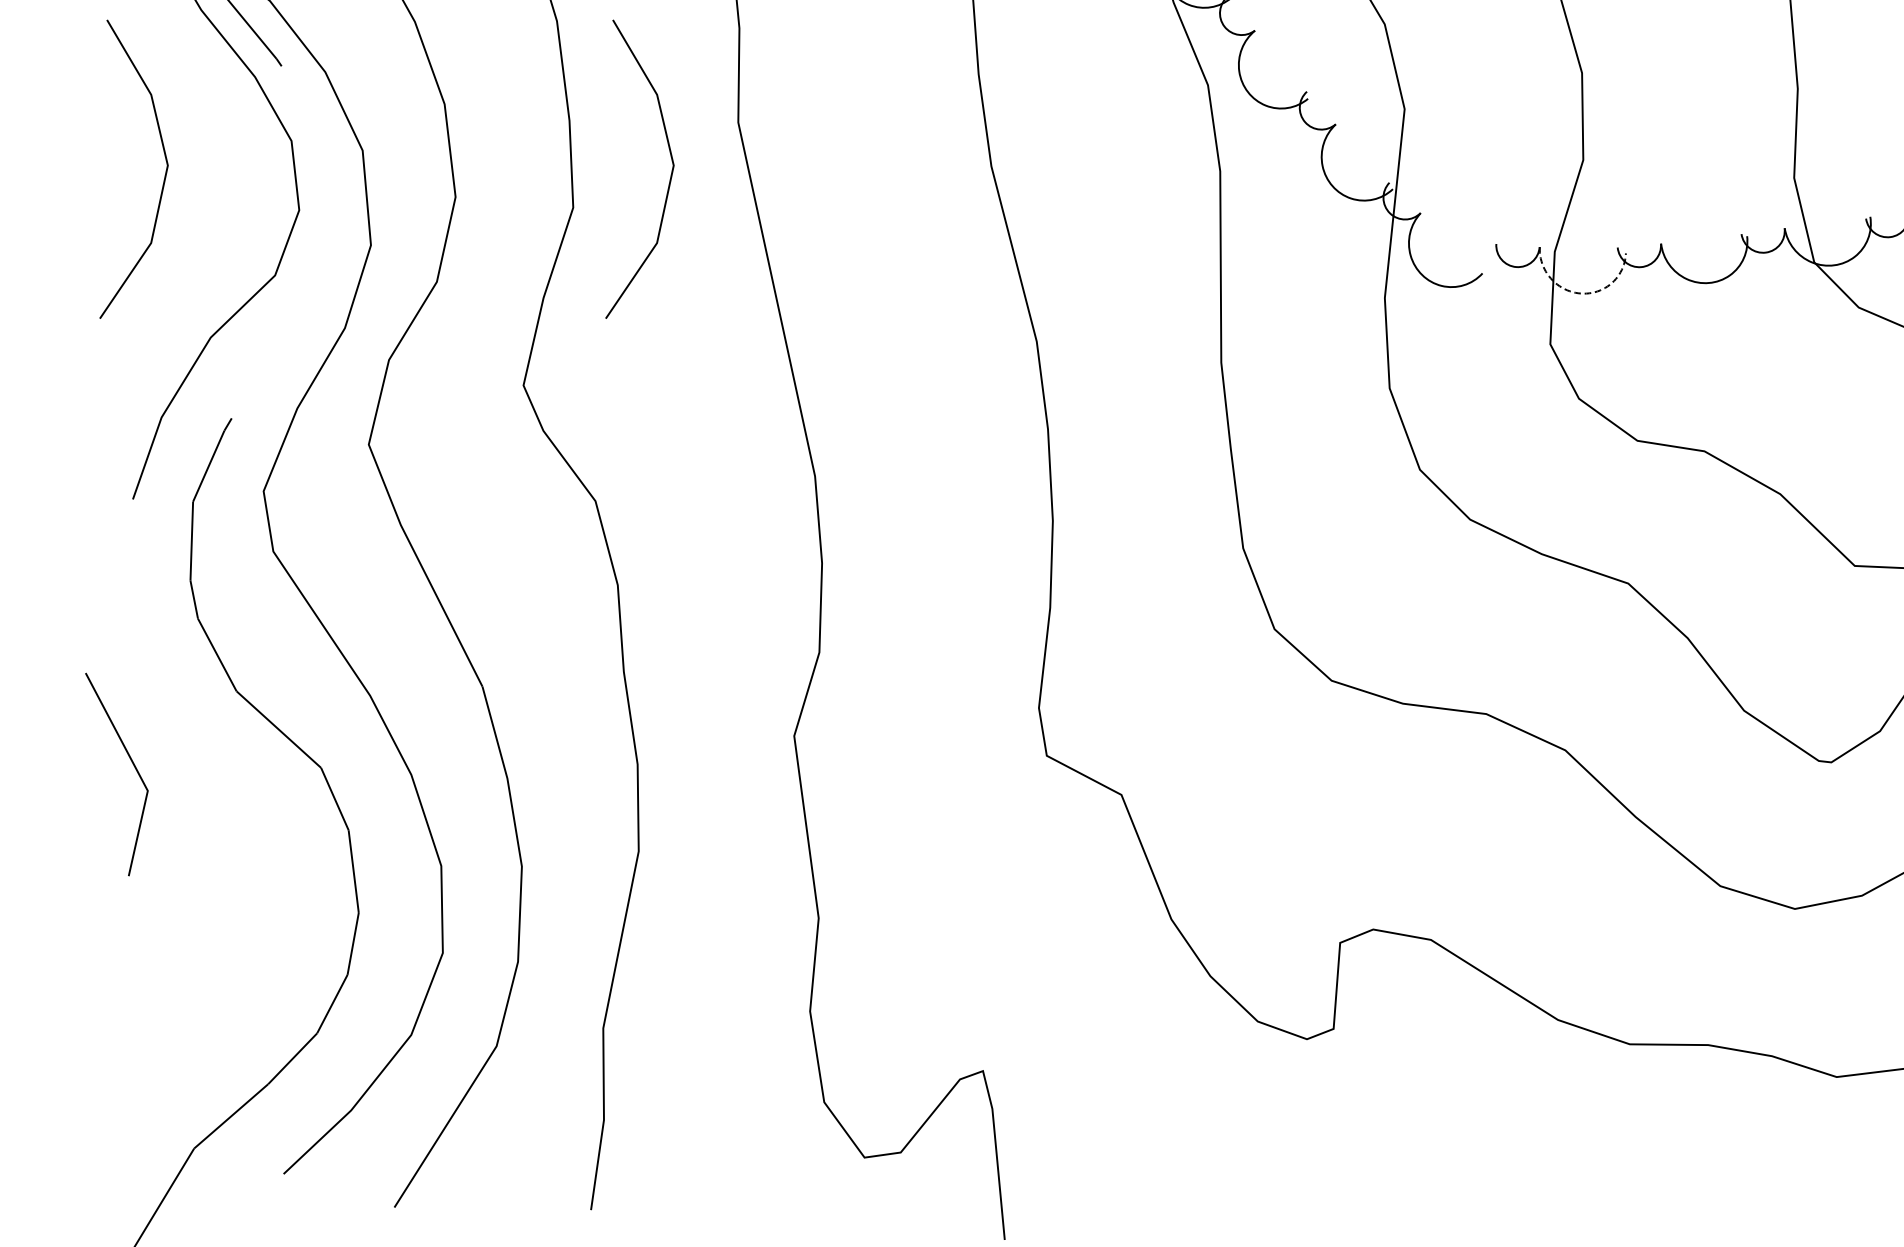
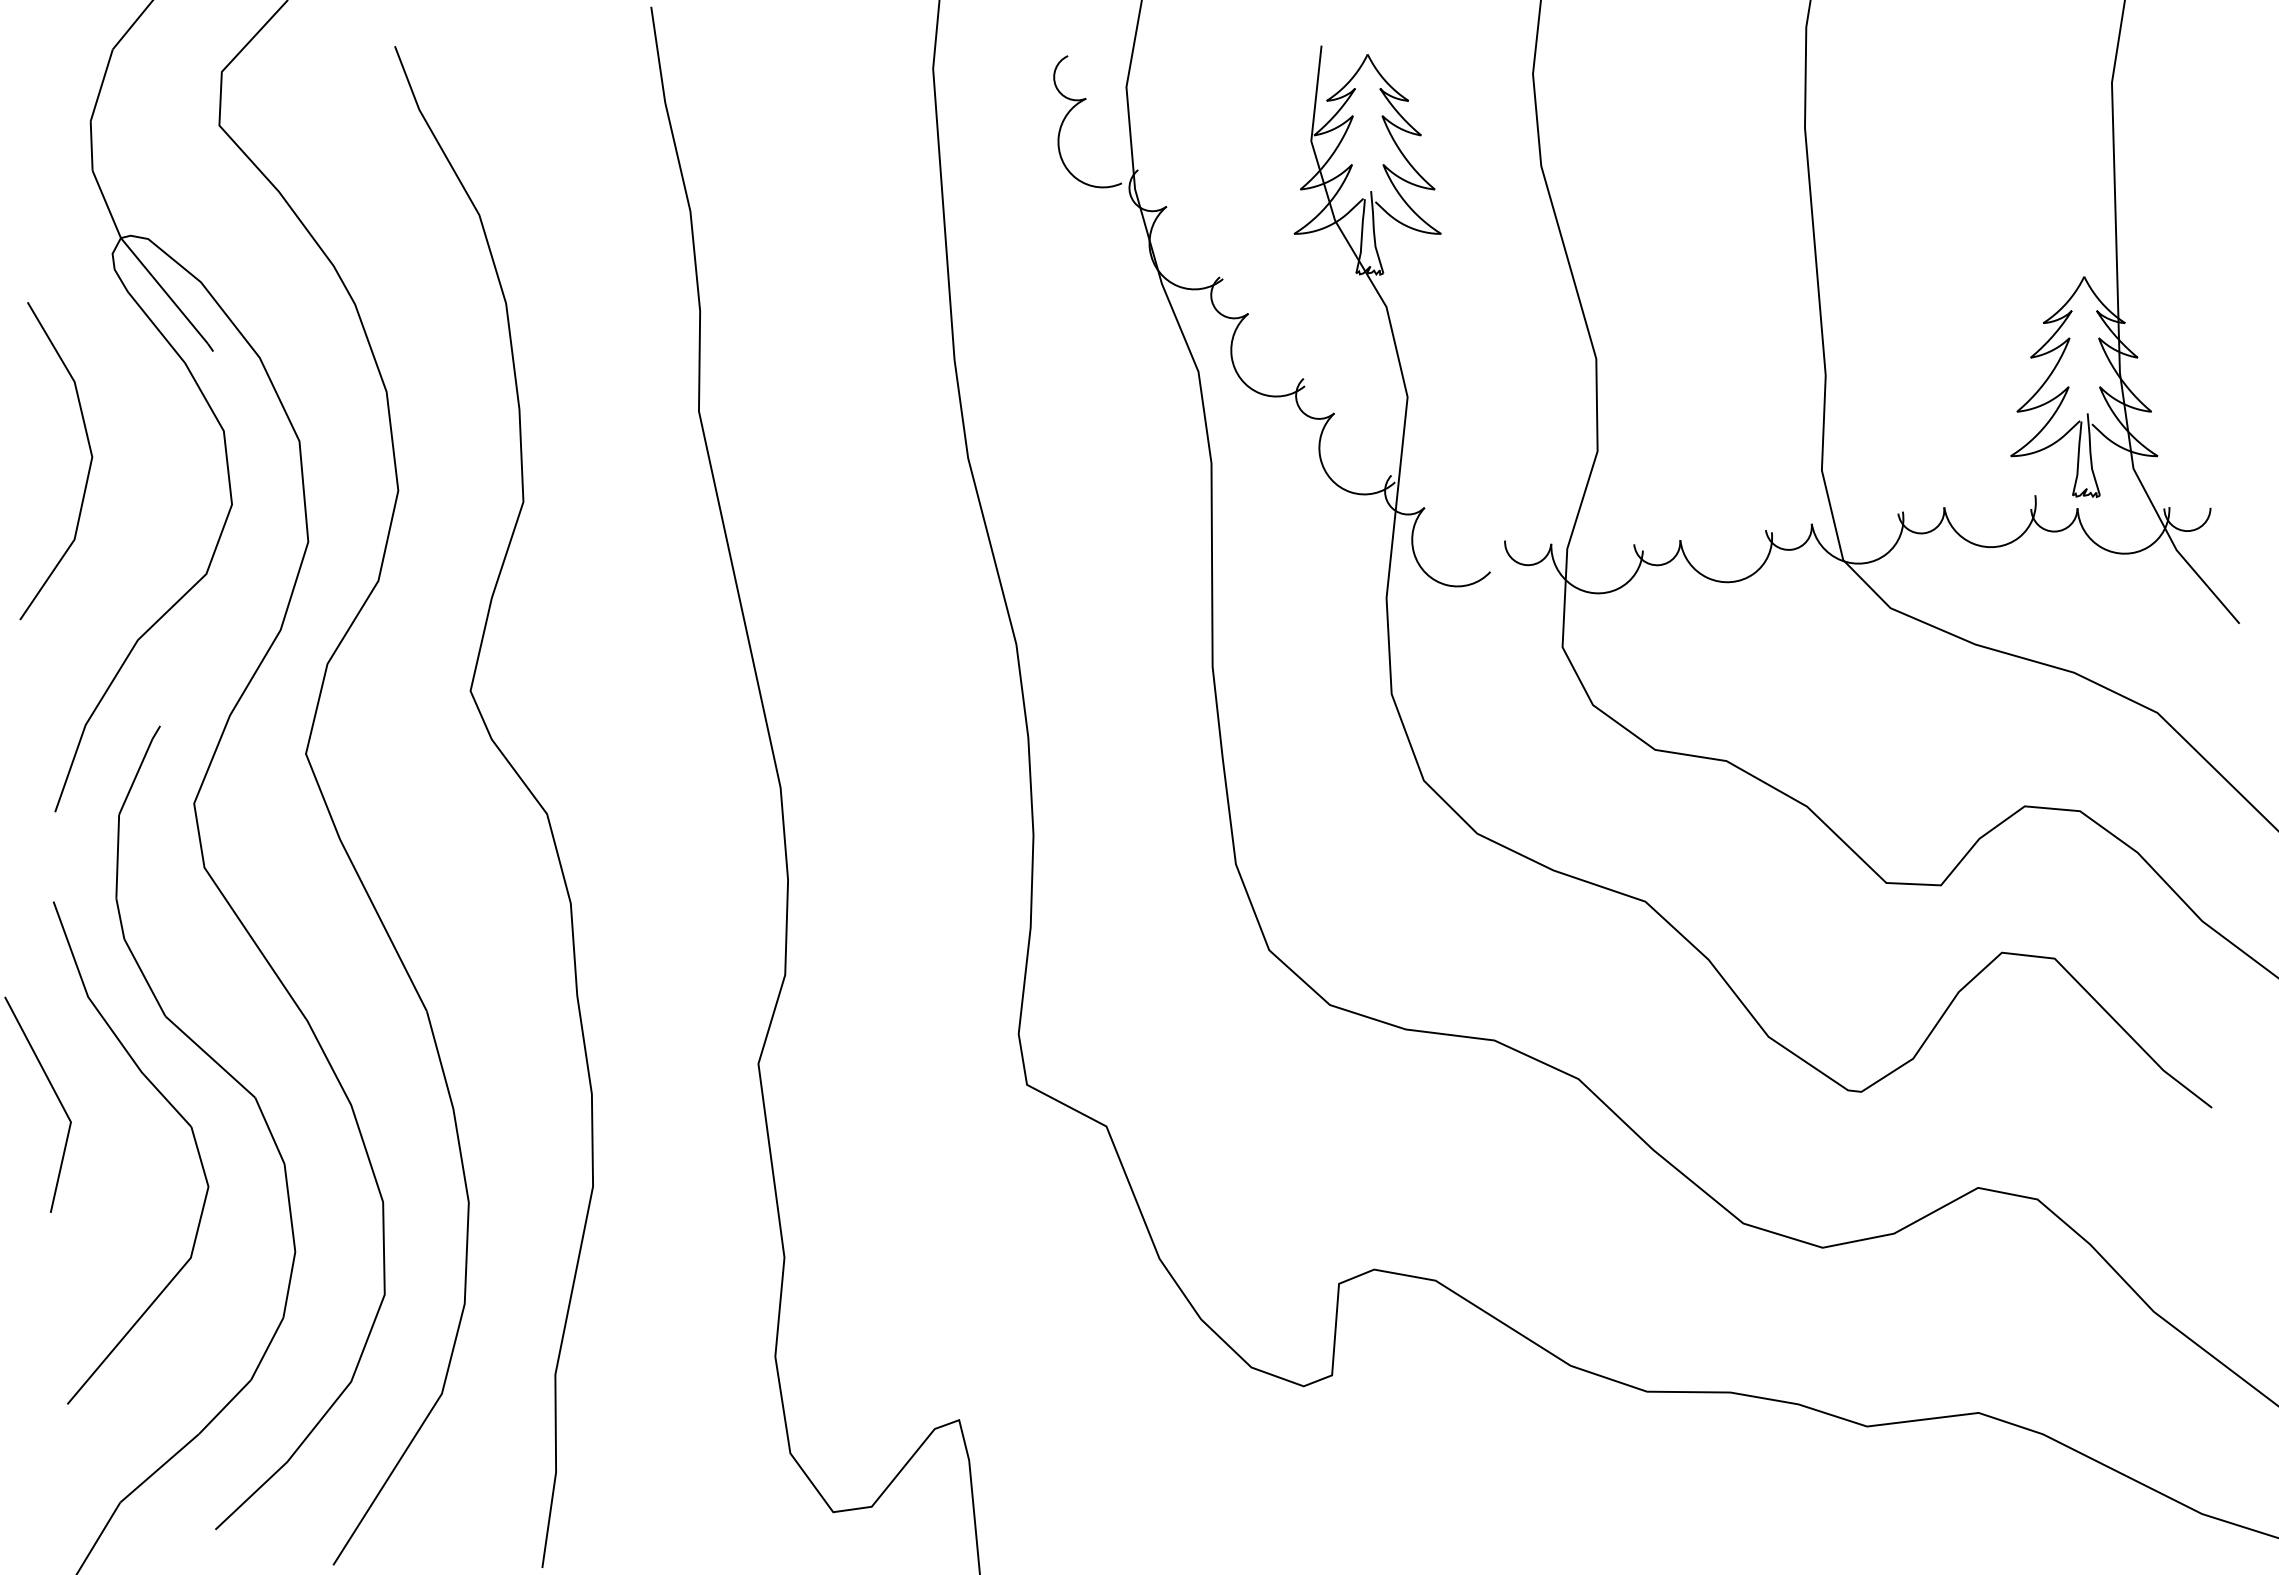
line: (670, 177) -> (626, 469), removed
arc: (1578, 292) -> (1592, 592), dashed -> solid
part: (247, 781) -> (176, 1112), added

